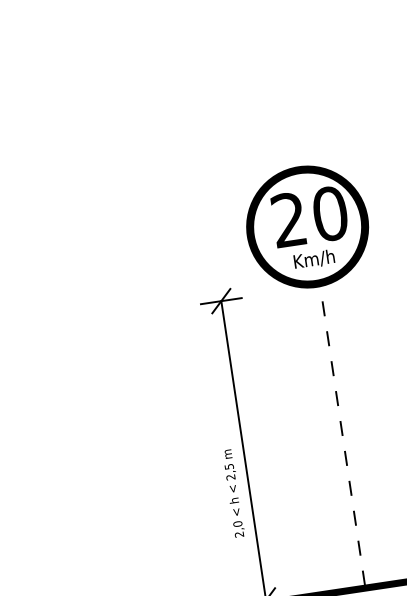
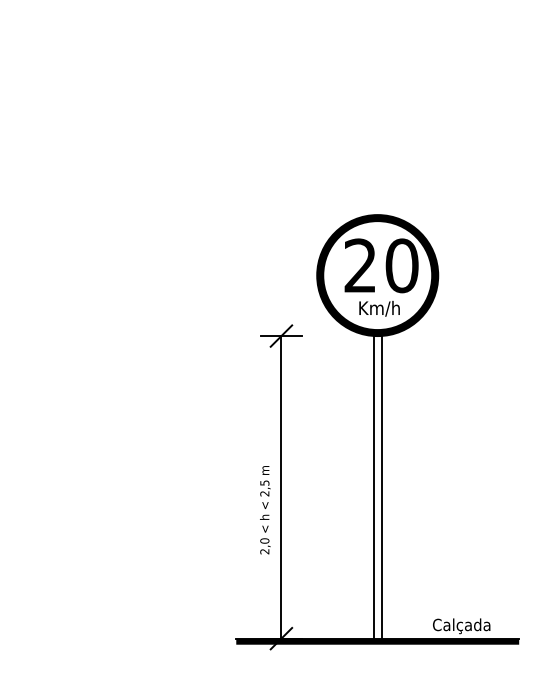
line: (342, 435) -> (381, 486), dashed -> solid
line: (334, 437) -> (373, 487), added
text: (234, 493) -> (265, 510), moved

